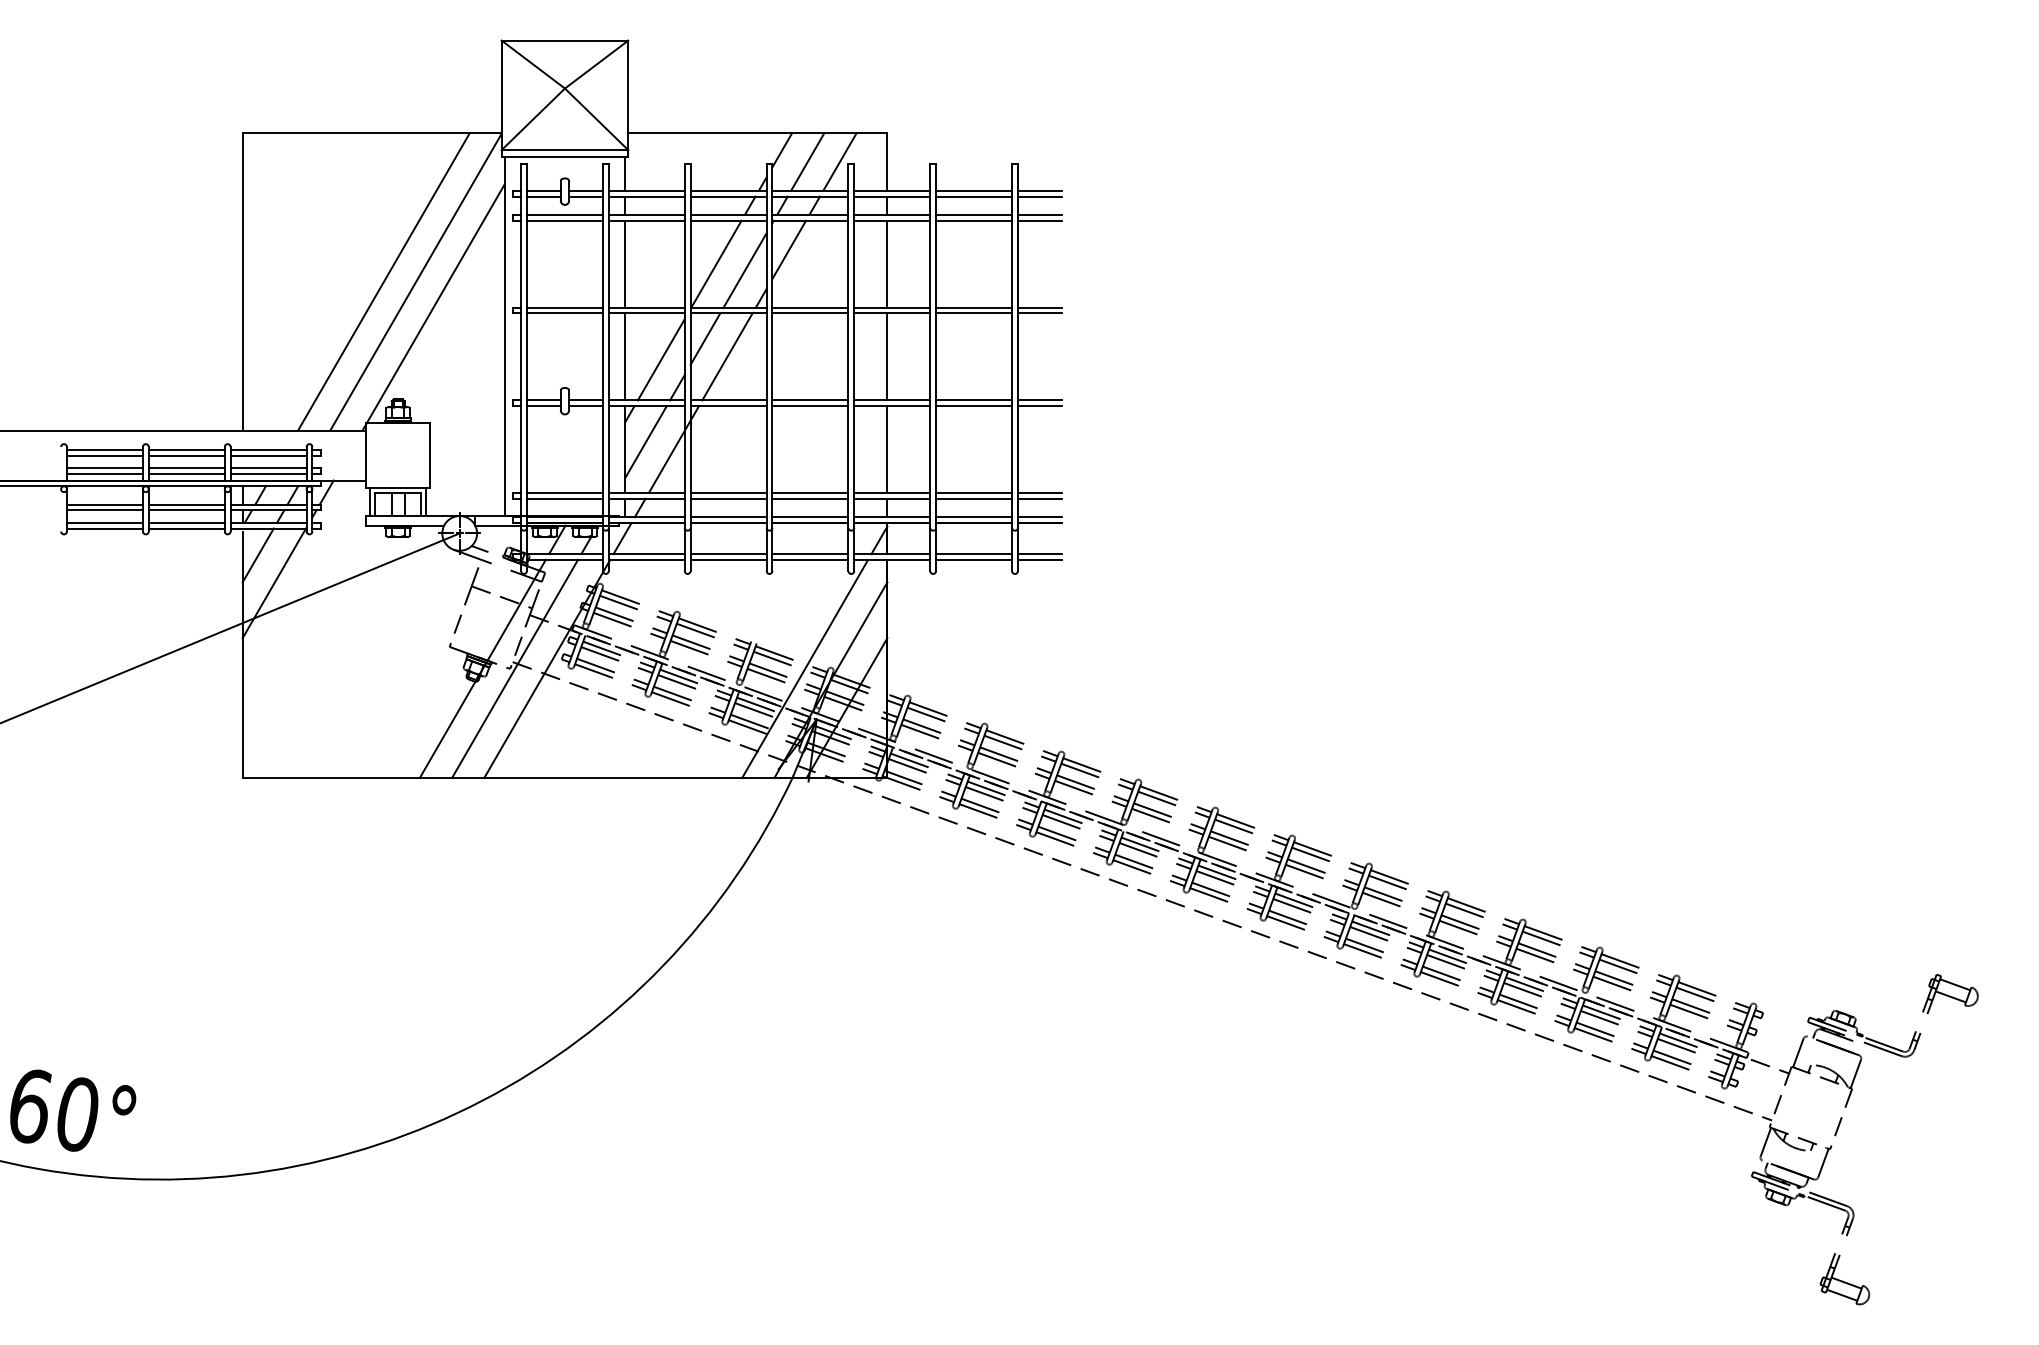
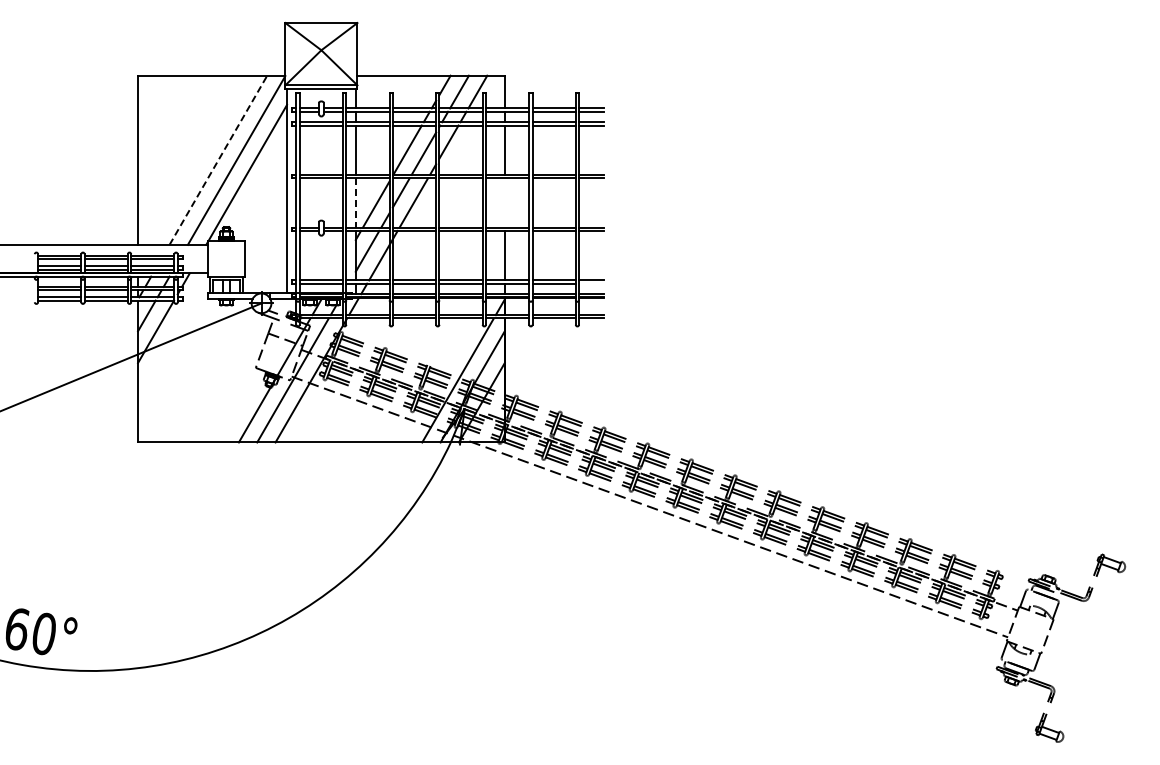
line: (384, 282) -> (218, 160), solid -> dashed
line: (624, 356) -> (355, 202), solid -> dashed
line: (886, 356) -> (504, 202), removed
line: (1039, 498) -> (591, 283), removed

